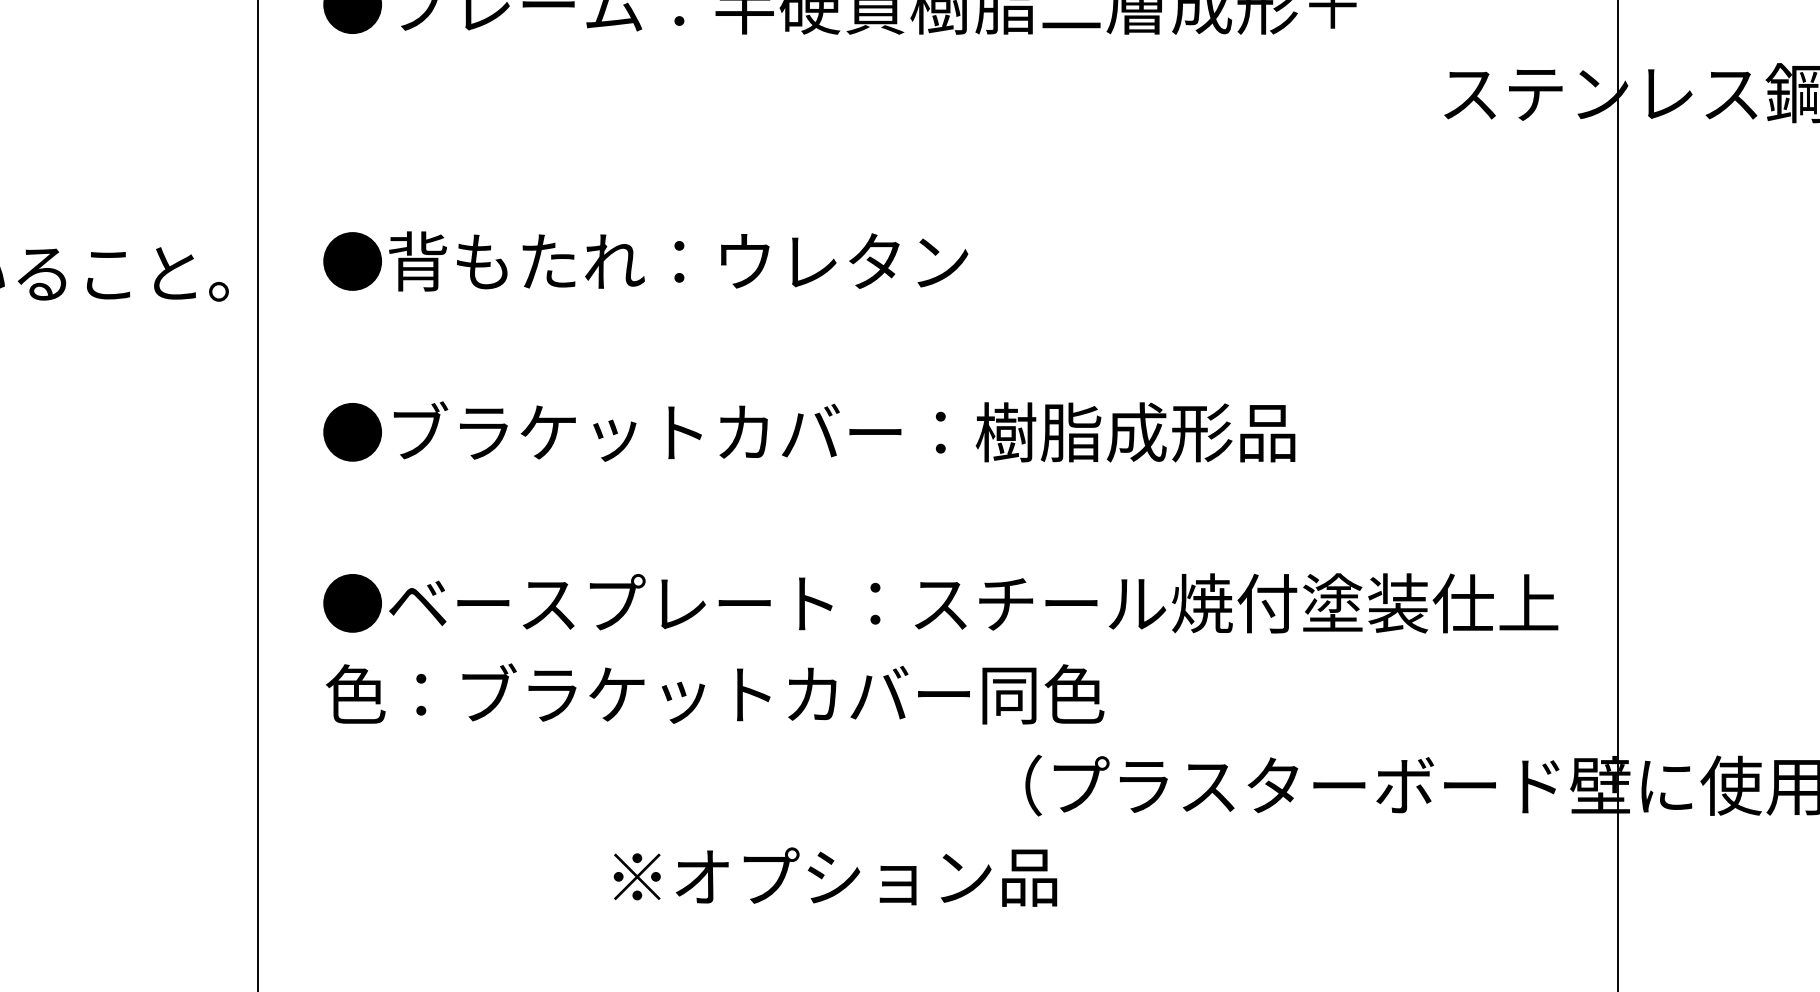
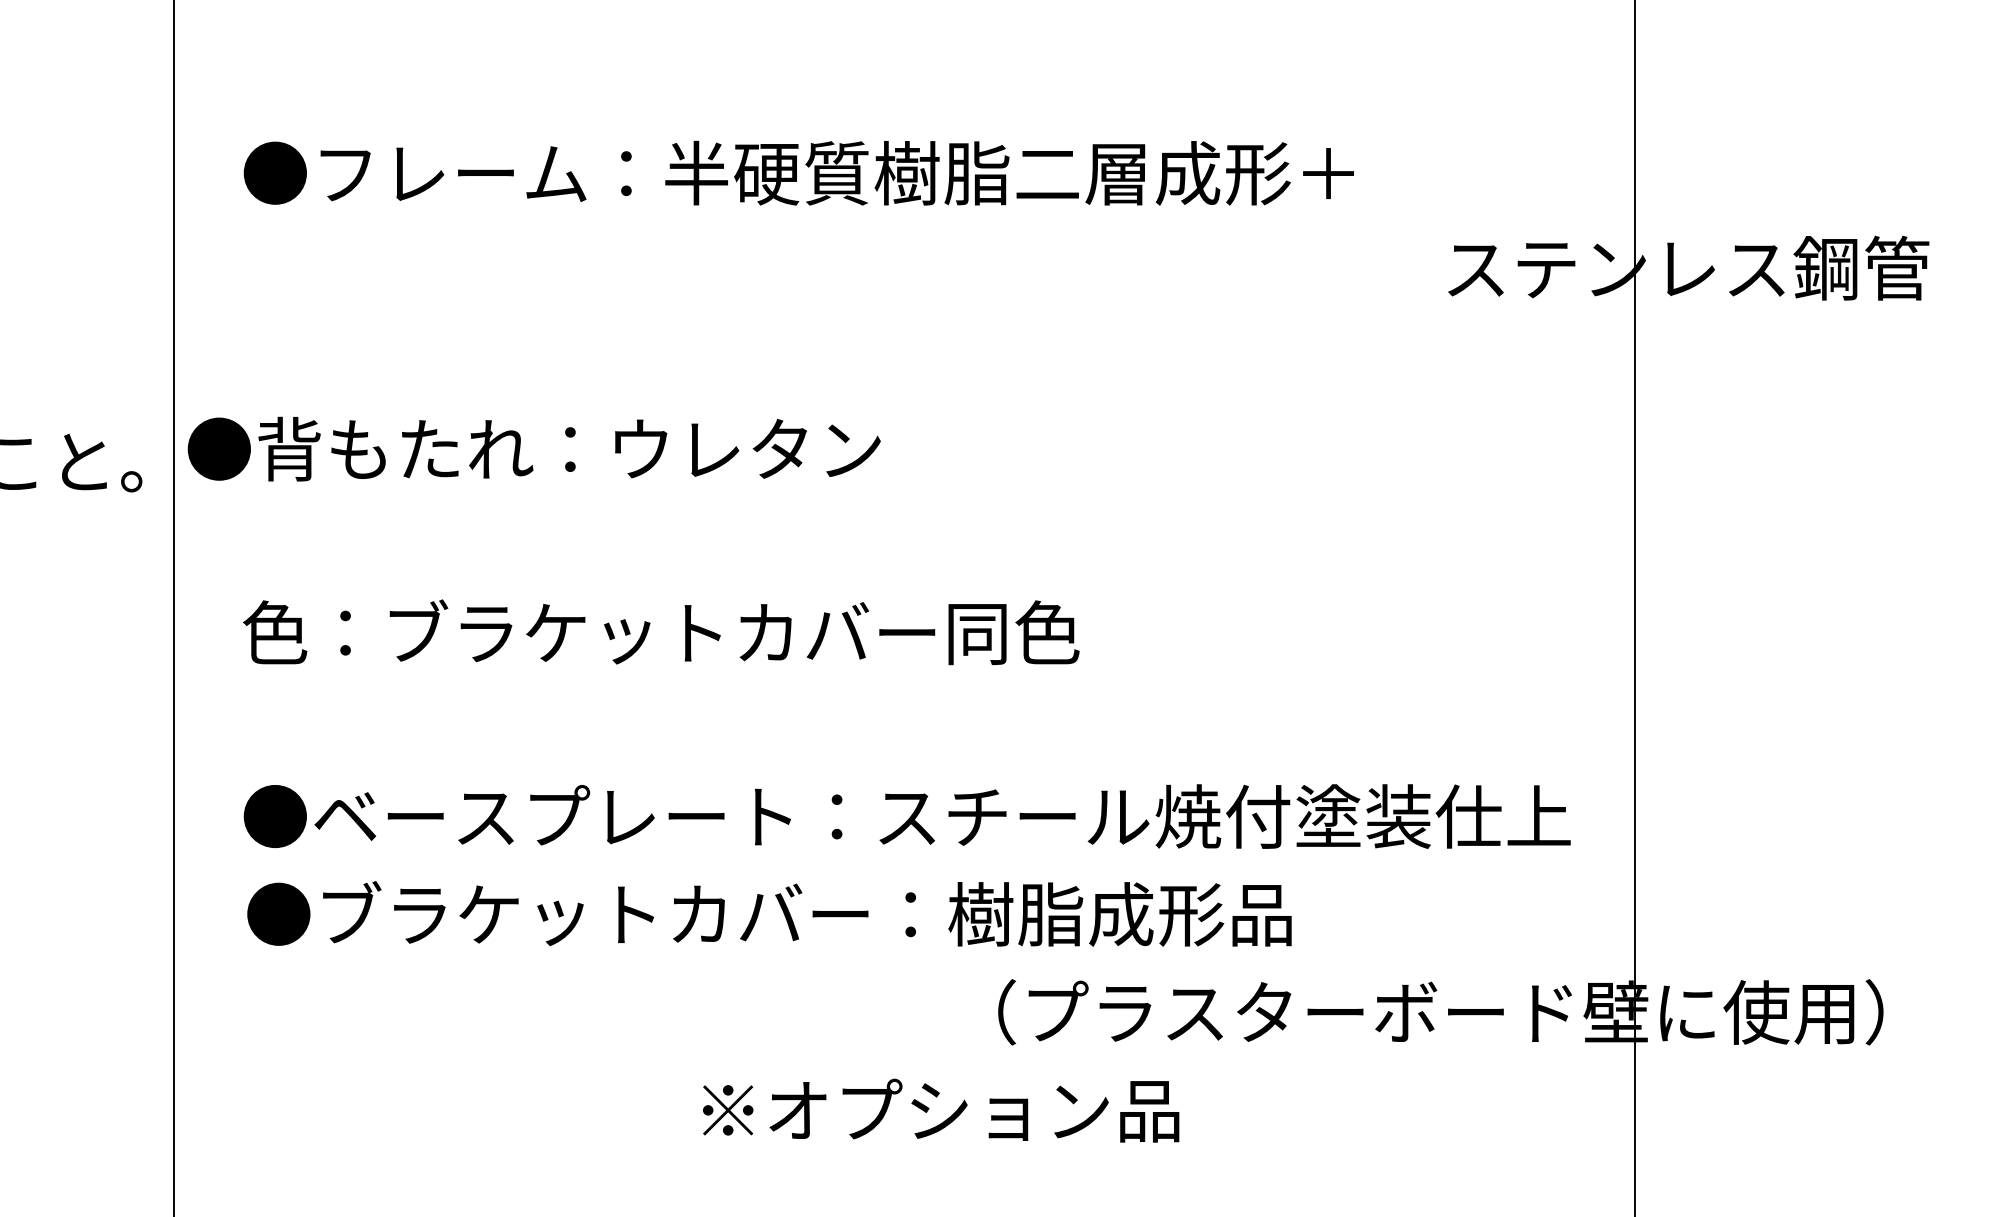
text: (645, 260) -> (533, 448), moved
text: (808, 432) -> (765, 632), ●ブラケットカバー：樹脂成形品 -> 色：ブラケットカバー同色
text: (811, 693) -> (768, 913), 色：ブラケットカバー同色 -> ●ブラケットカバー：樹脂成形品
text: (835, 876) -> (941, 1110), moved

